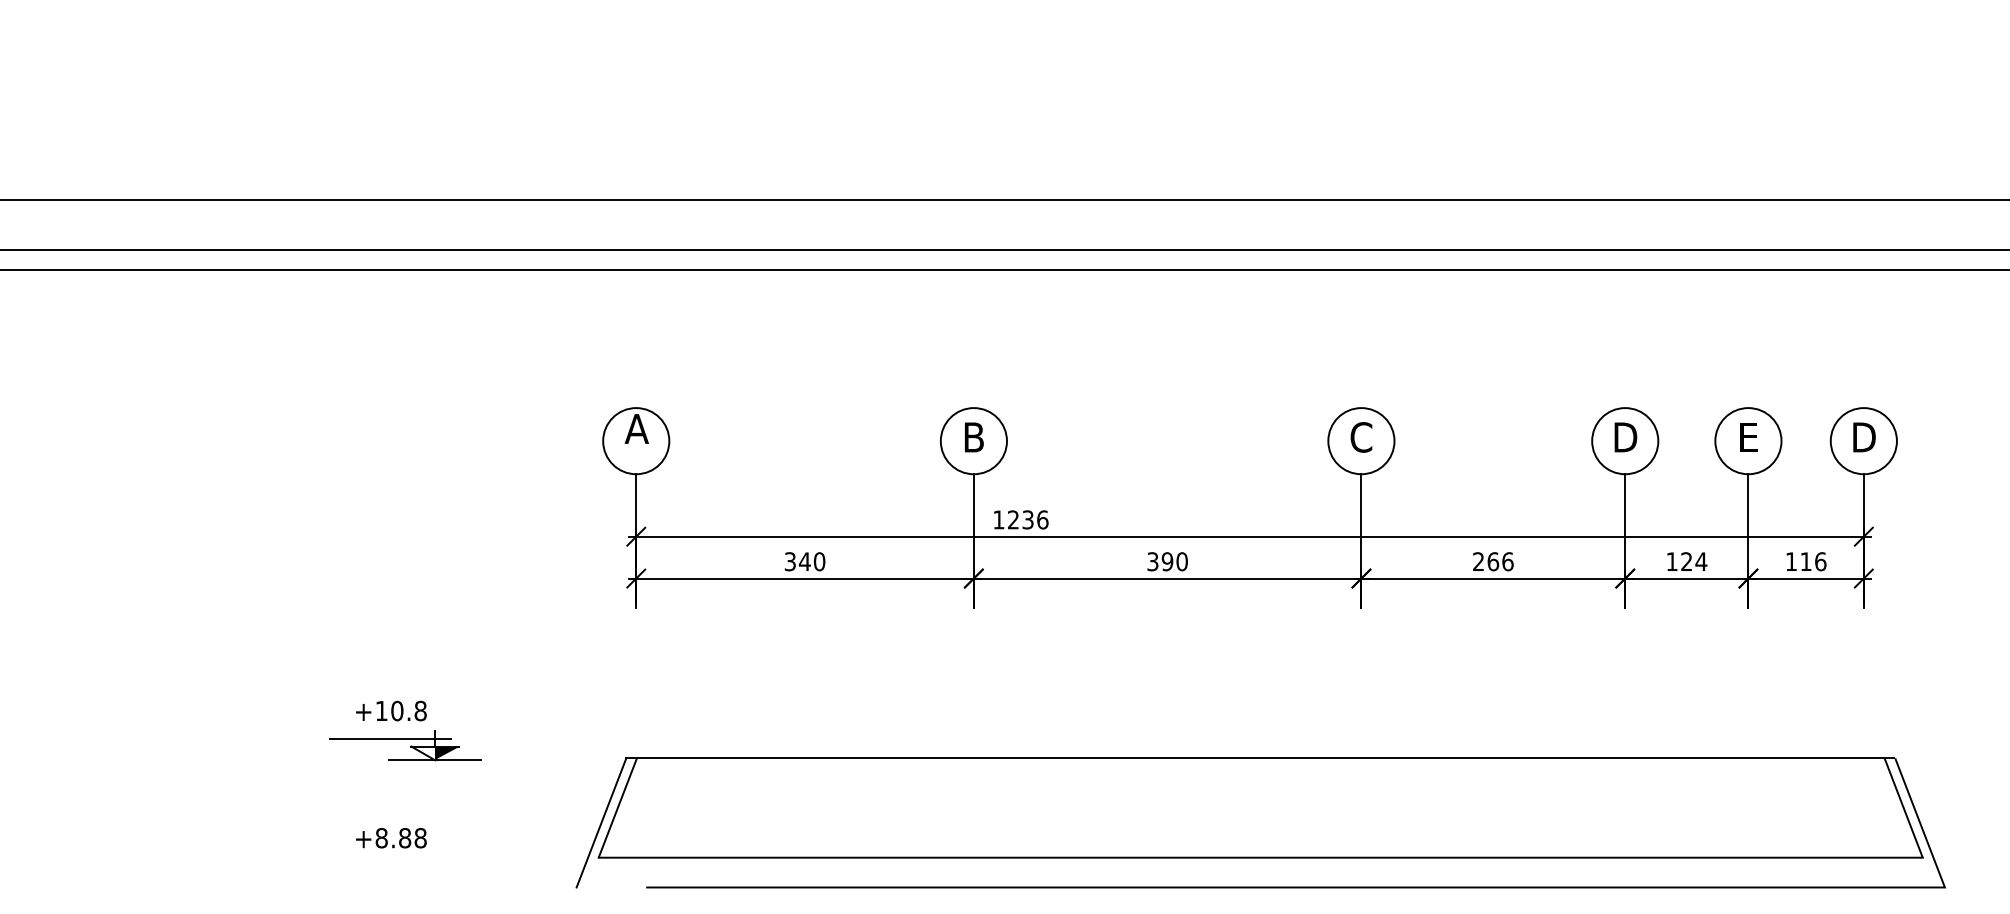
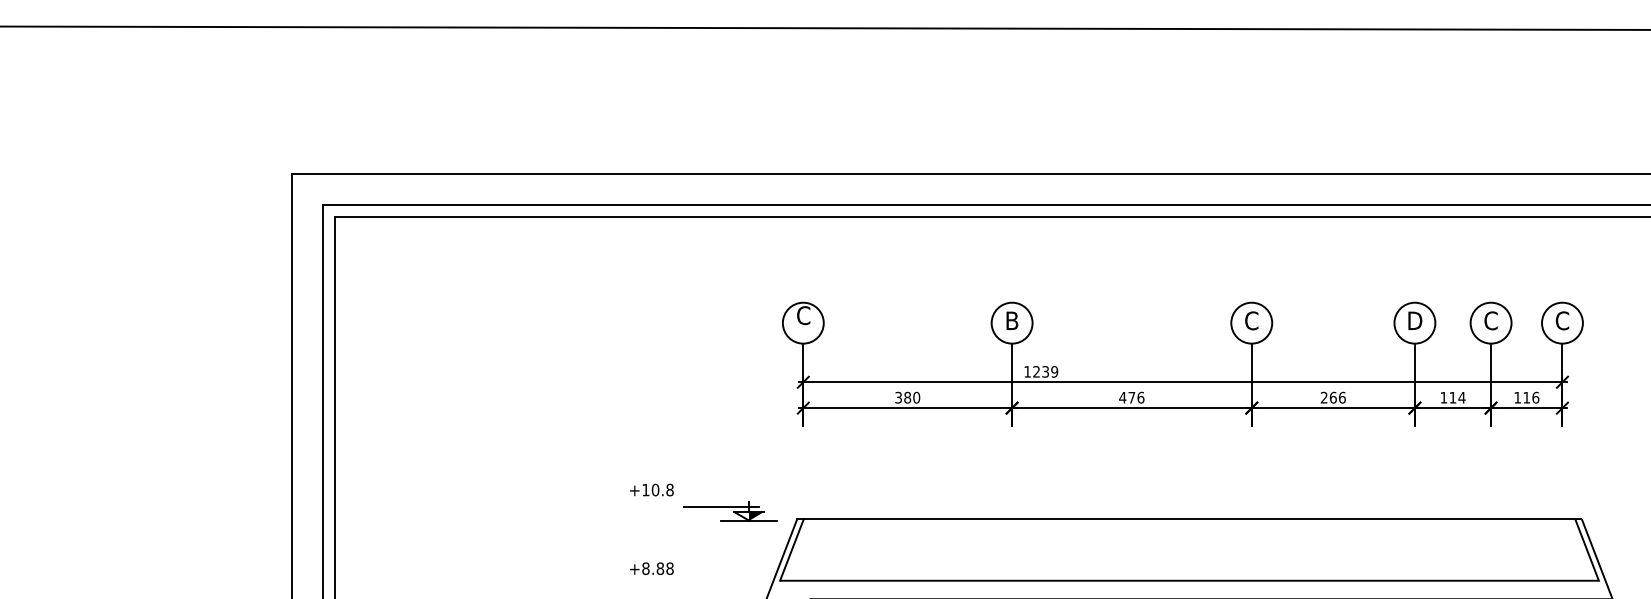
text: (636, 428) -> (803, 315), A -> C
text: (1747, 436) -> (1490, 320), E -> C
text: (1863, 436) -> (1562, 320), D -> C
text: (1042, 519) -> (1054, 371), 1236 -> 1239
text: (804, 561) -> (907, 397), 340 -> 380
text: (1166, 561) -> (1131, 397), 390 -> 476
text: (1686, 561) -> (1452, 397), 124 -> 114
part: (405, 745) -> (730, 511), moved

